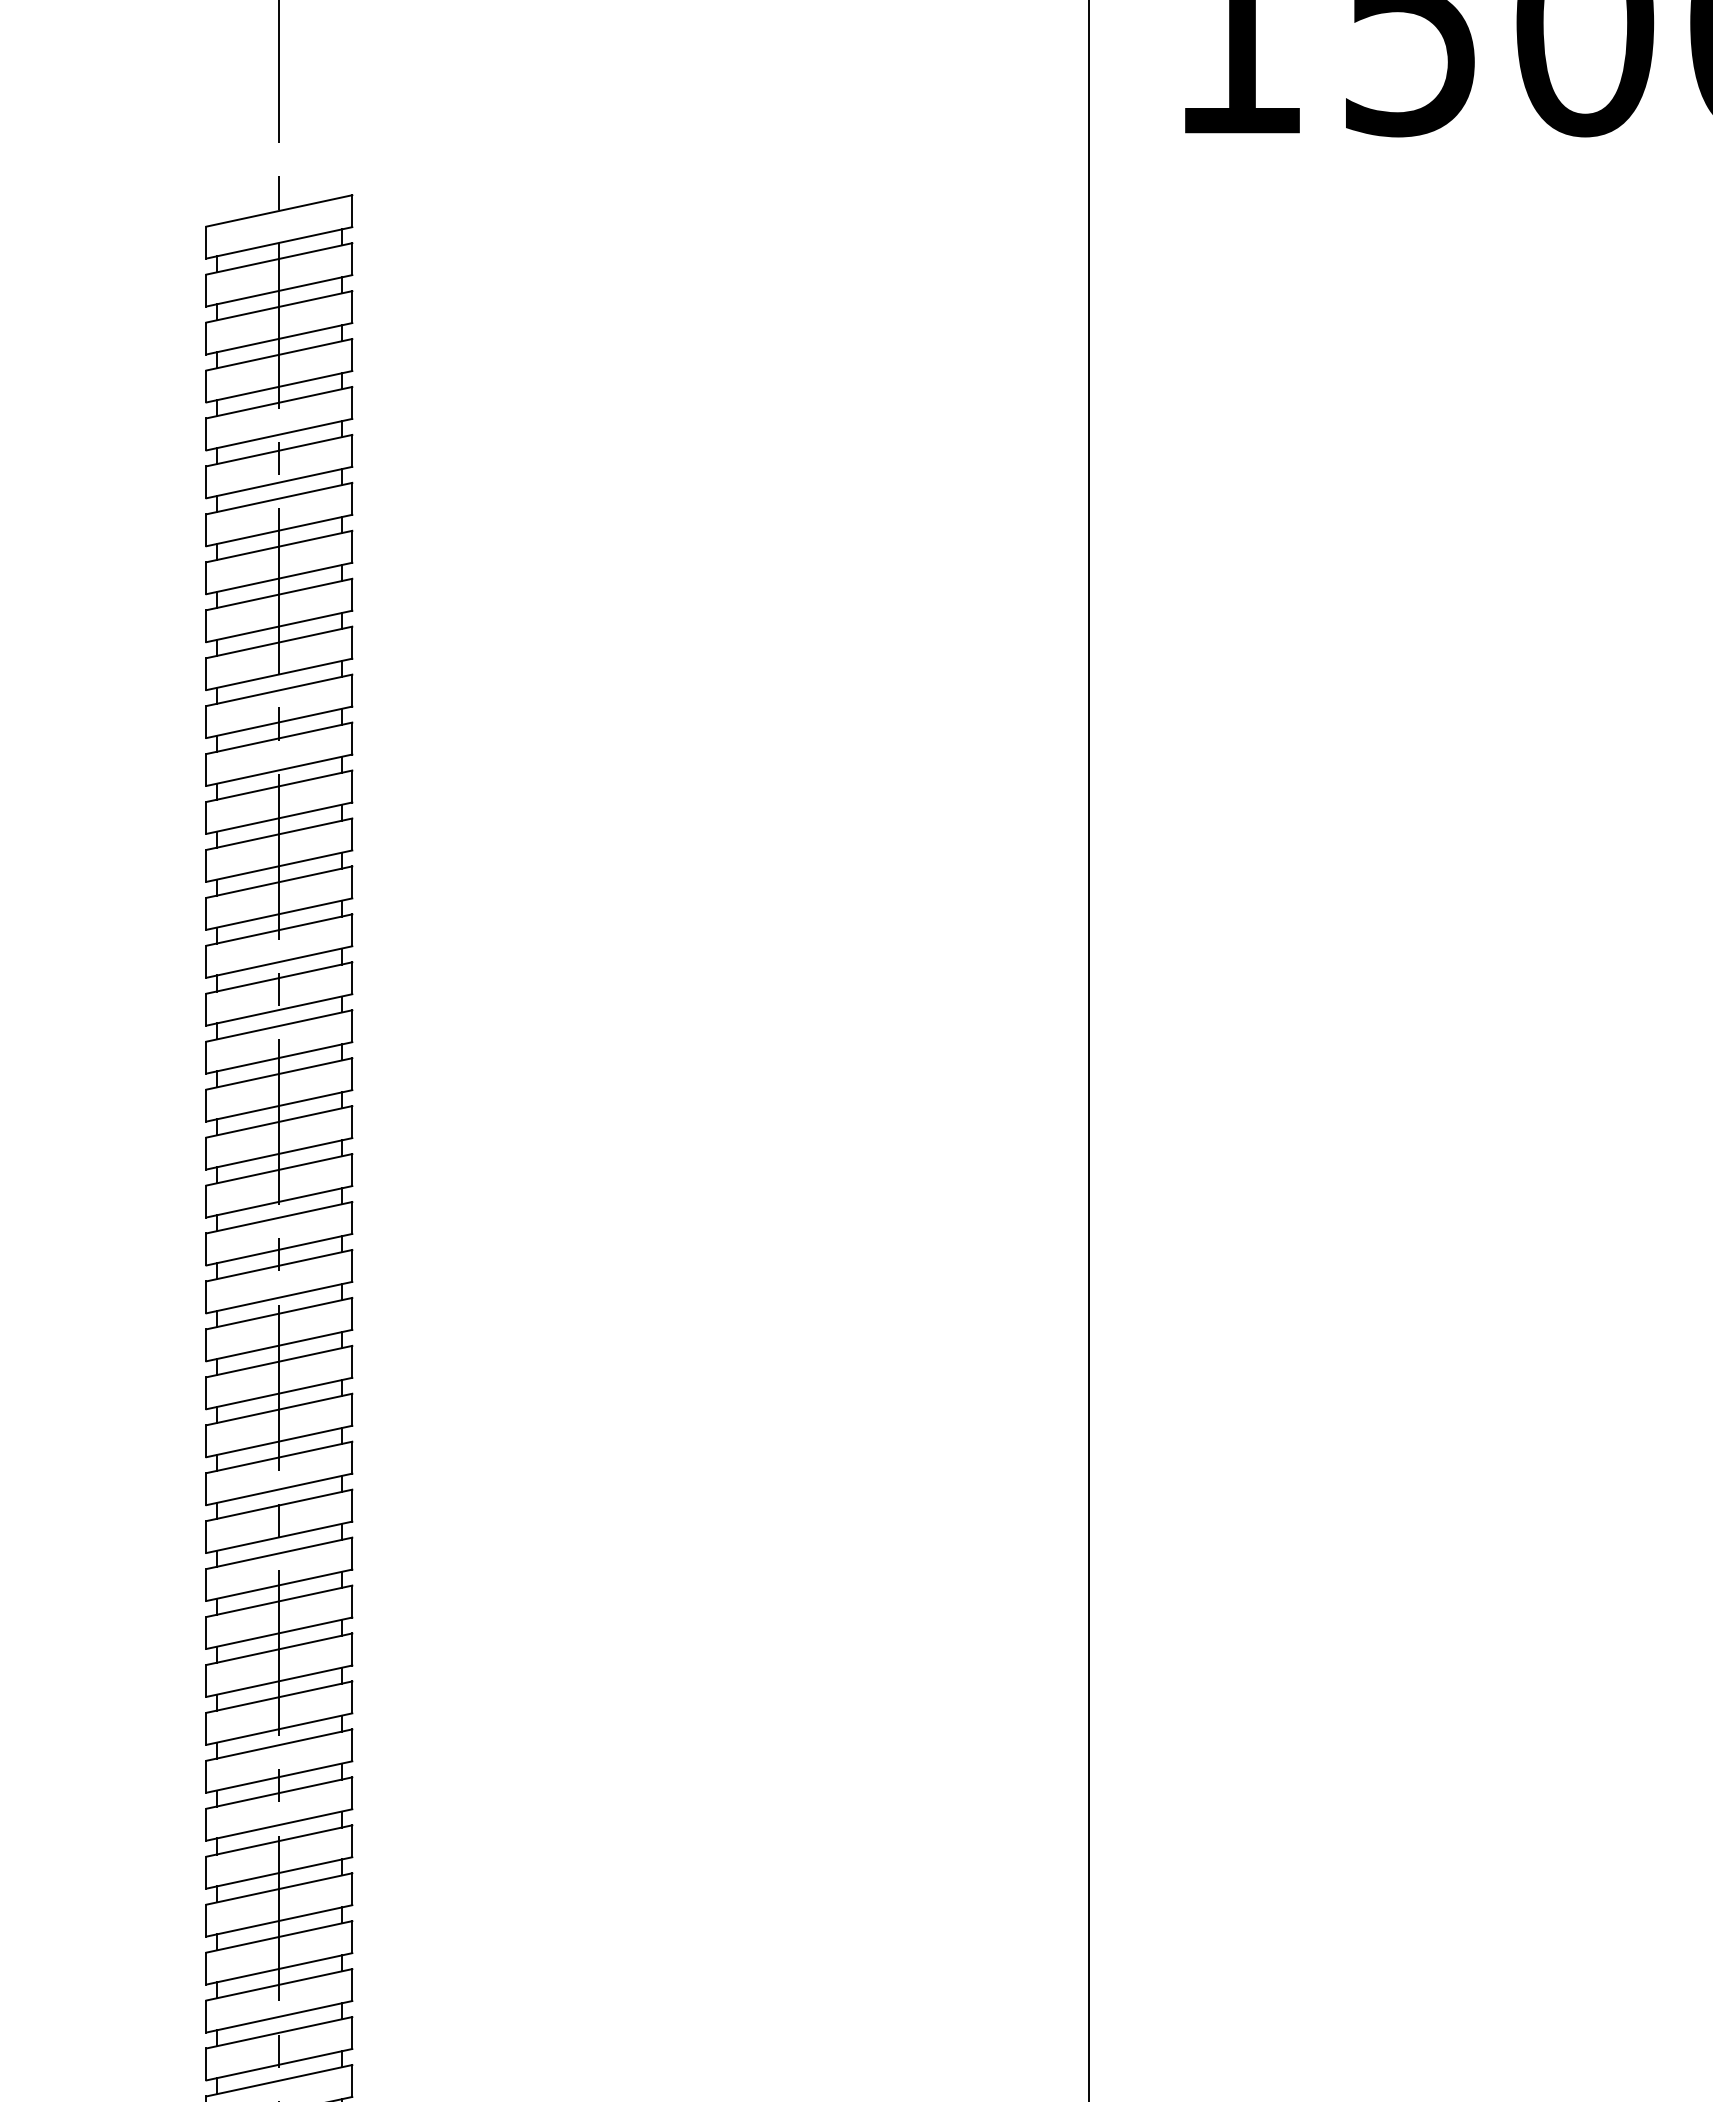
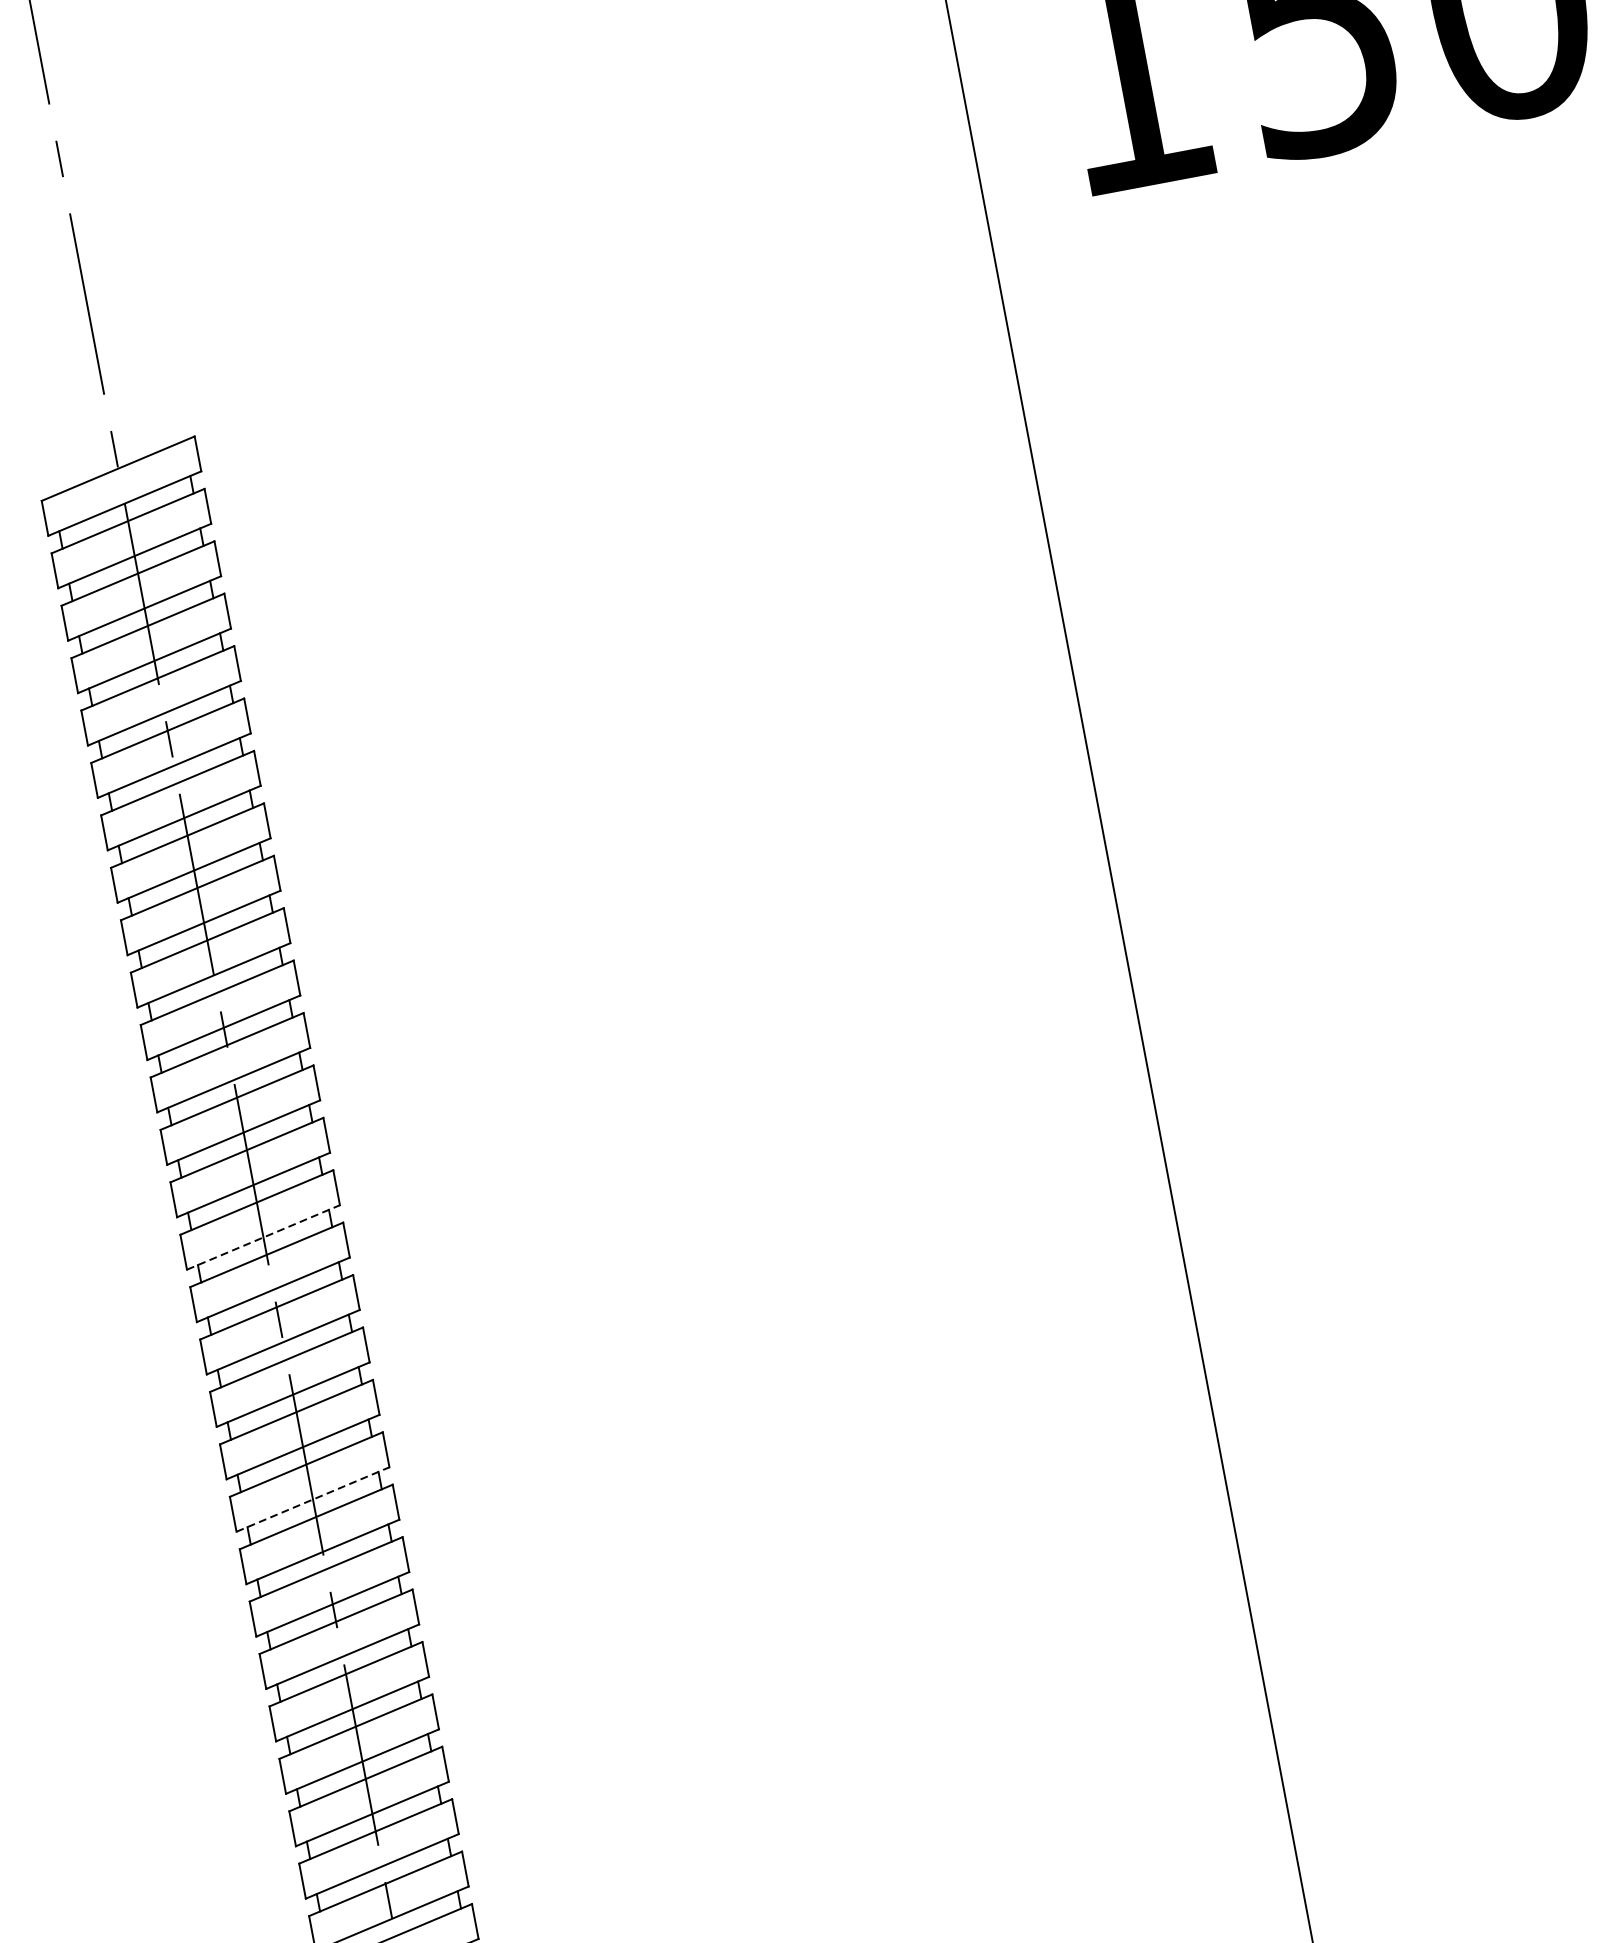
line: (279, 914) -> (263, 1237), solid -> dashed
line: (279, 1153) -> (313, 1499), solid -> dashed

